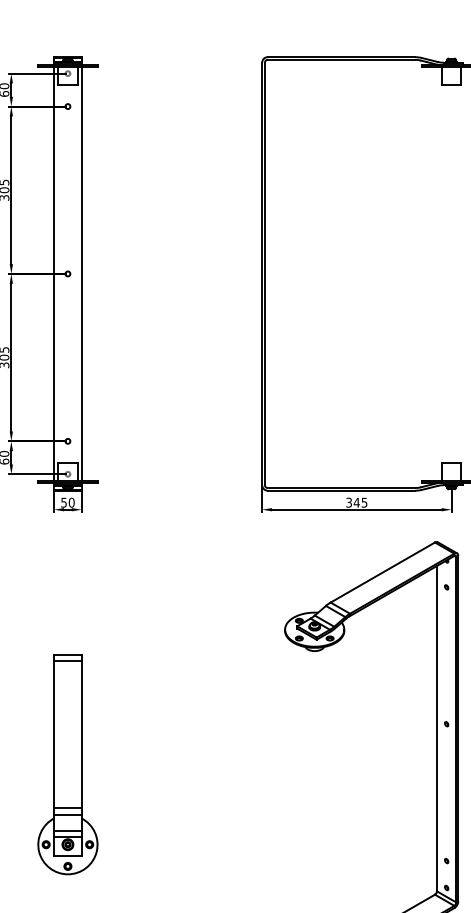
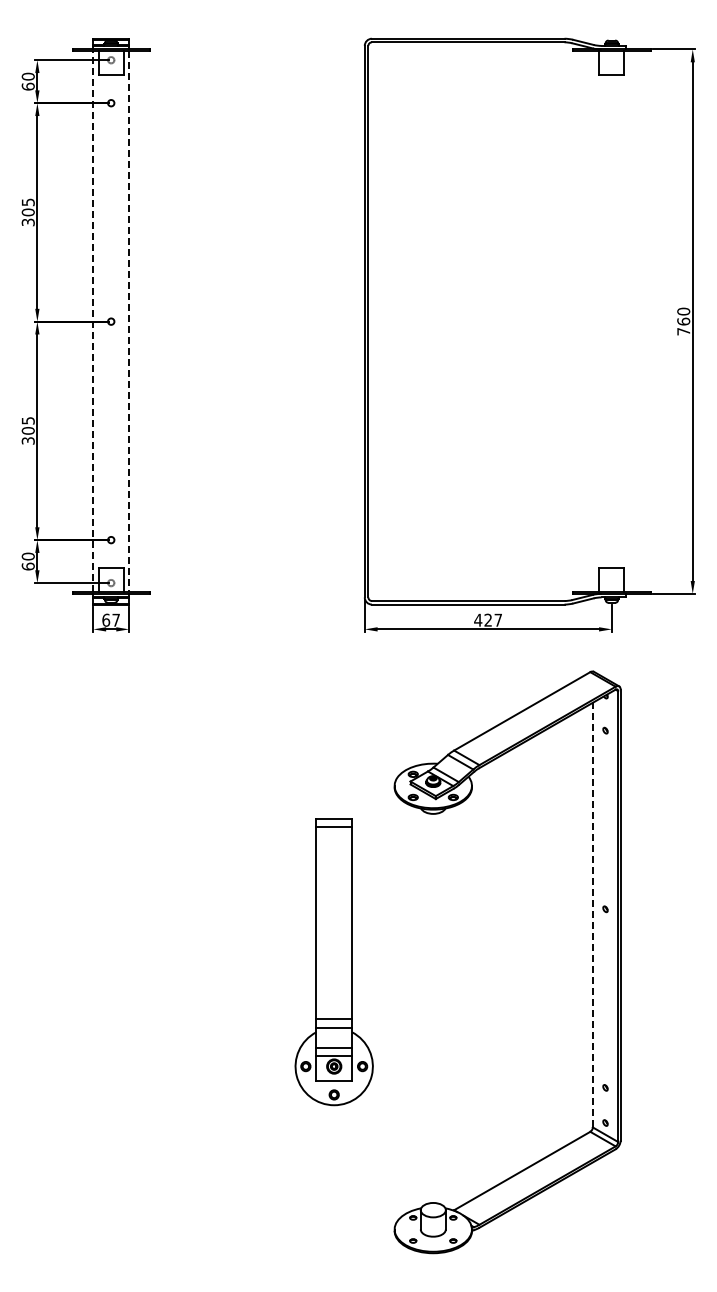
line: (54, 273) -> (93, 321), solid -> dashed
line: (81, 274) -> (129, 322), solid -> dashed
text: (68, 502) -> (111, 619), 50 -> 67
text: (356, 502) -> (487, 619), 345 -> 427
line: (436, 728) -> (592, 914), solid -> dashed
part: (67, 764) -> (333, 962), moved

